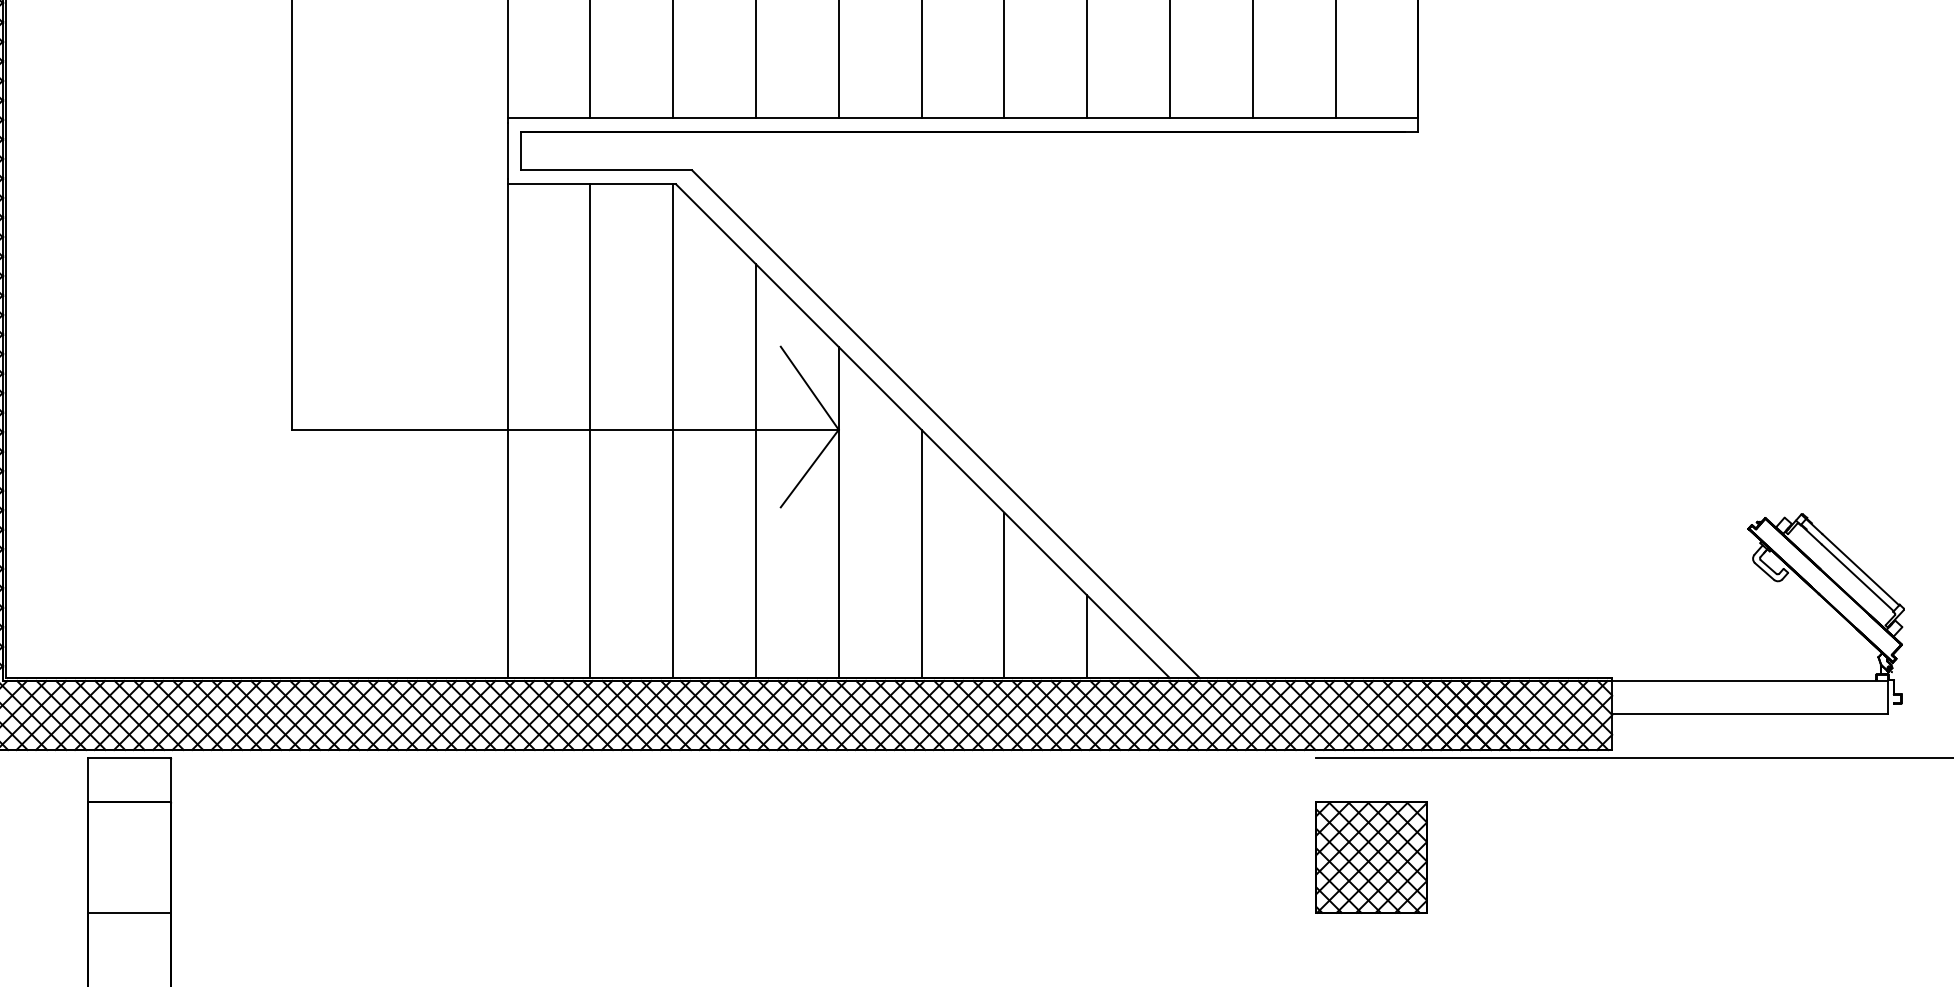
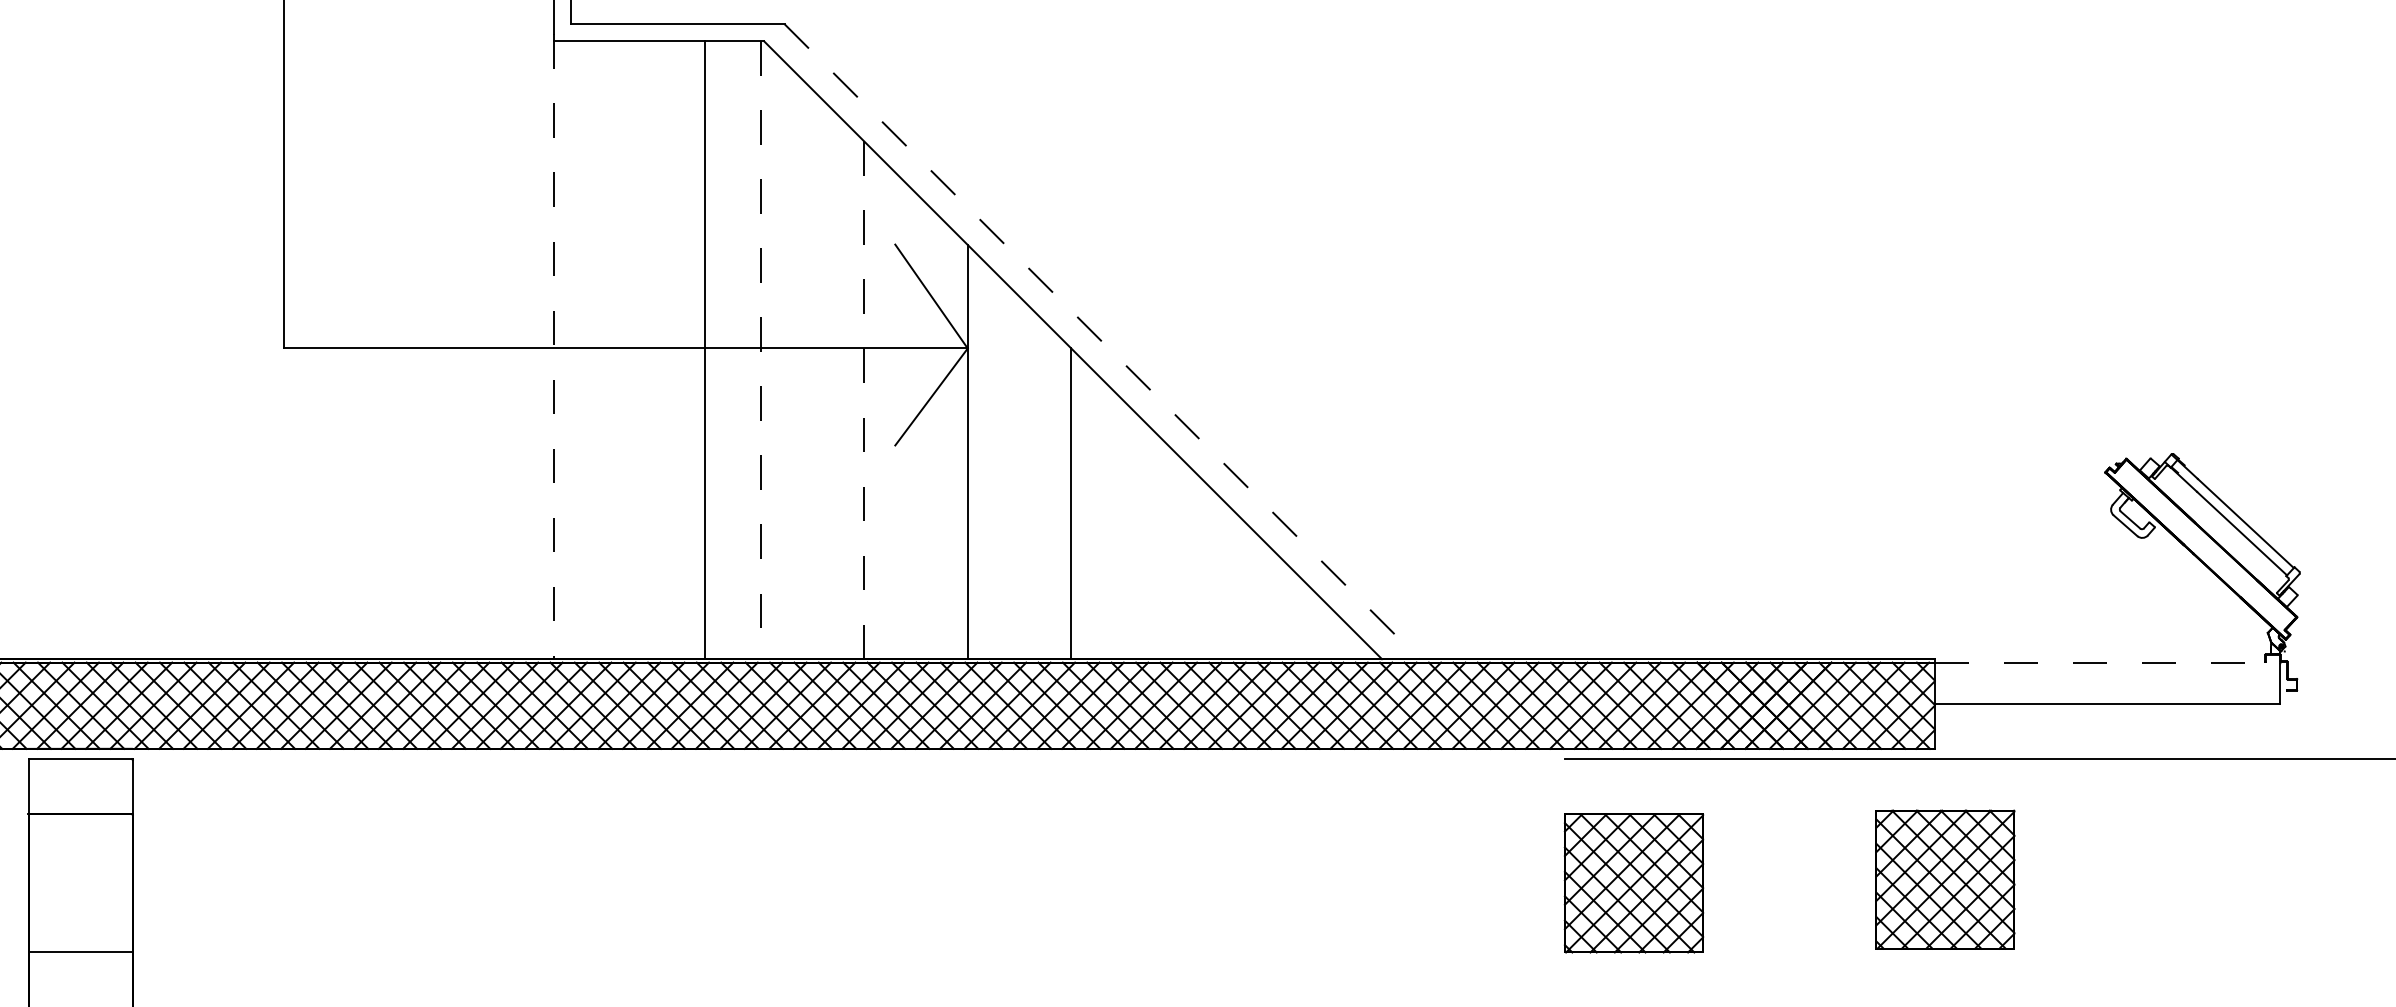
line: (946, 424) -> (1102, 341), solid -> dashed
line: (507, 428) -> (553, 346), solid -> dashed
line: (590, 431) -> (704, 350), moved
line: (673, 431) -> (761, 350), solid -> dashed
line: (755, 471) -> (863, 400), solid -> dashed
line: (1004, 595) -> (1175, 555), removed
line: (1087, 636) -> (1278, 606), removed
line: (1750, 681) -> (2107, 663), solid -> dashed
part: (1620, 854) -> (1945, 879), added

